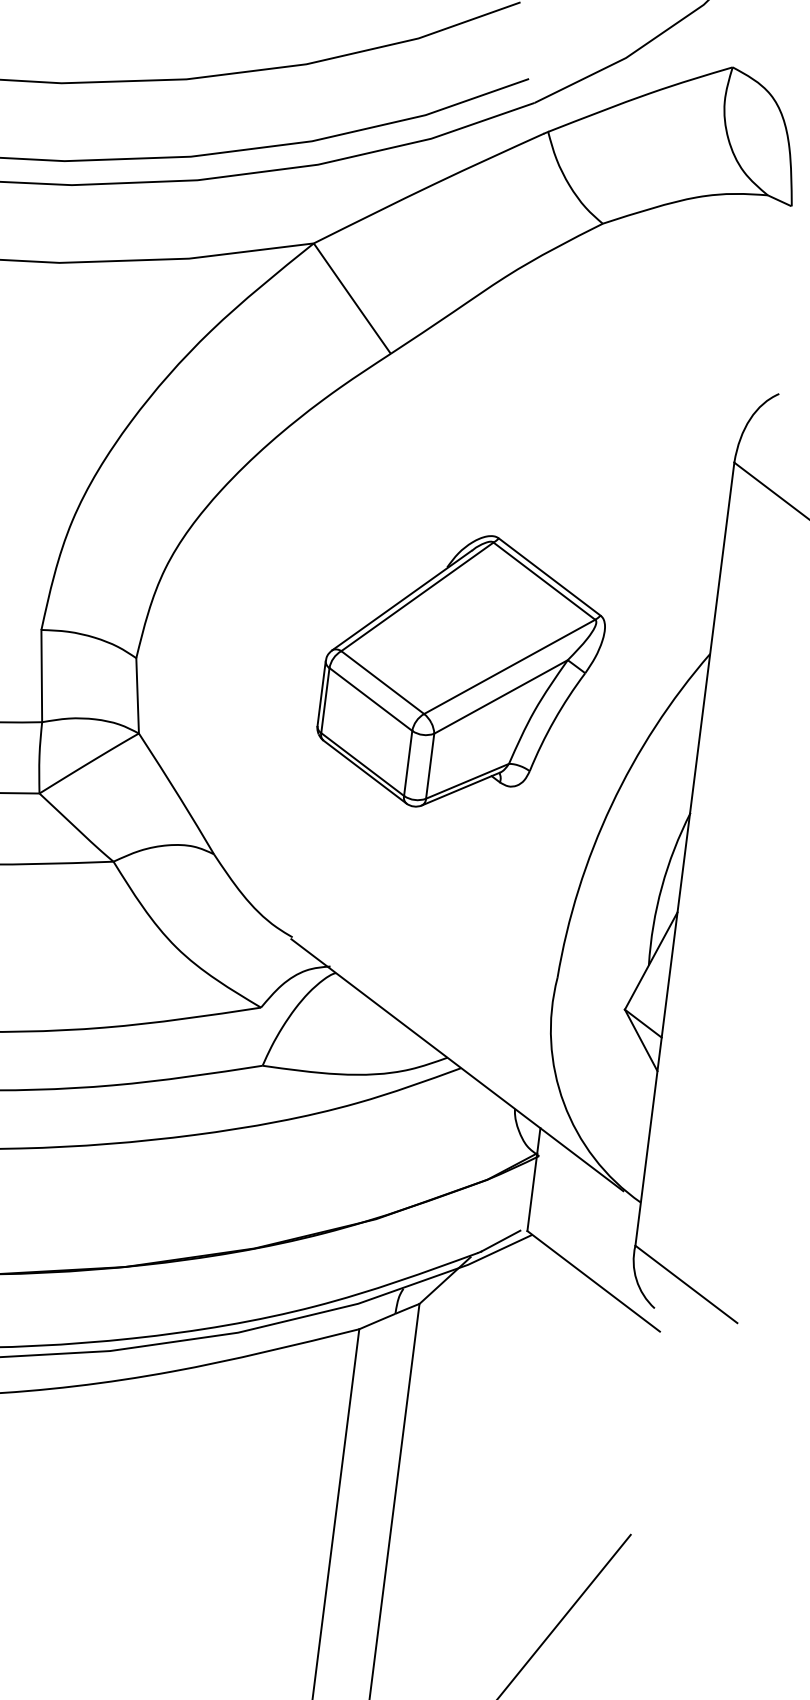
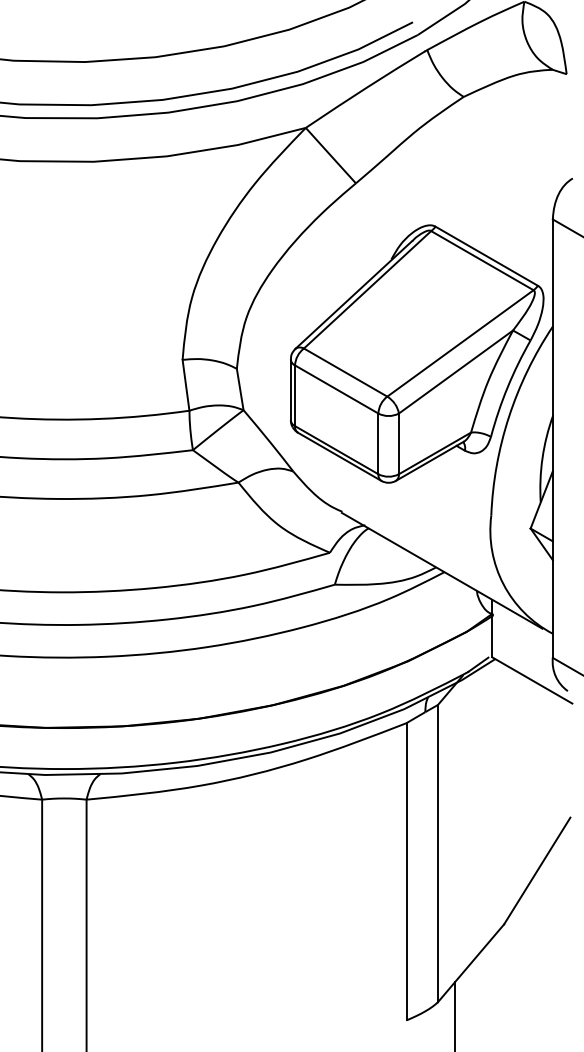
part: (462, 671) -> (417, 353), size x1.67

